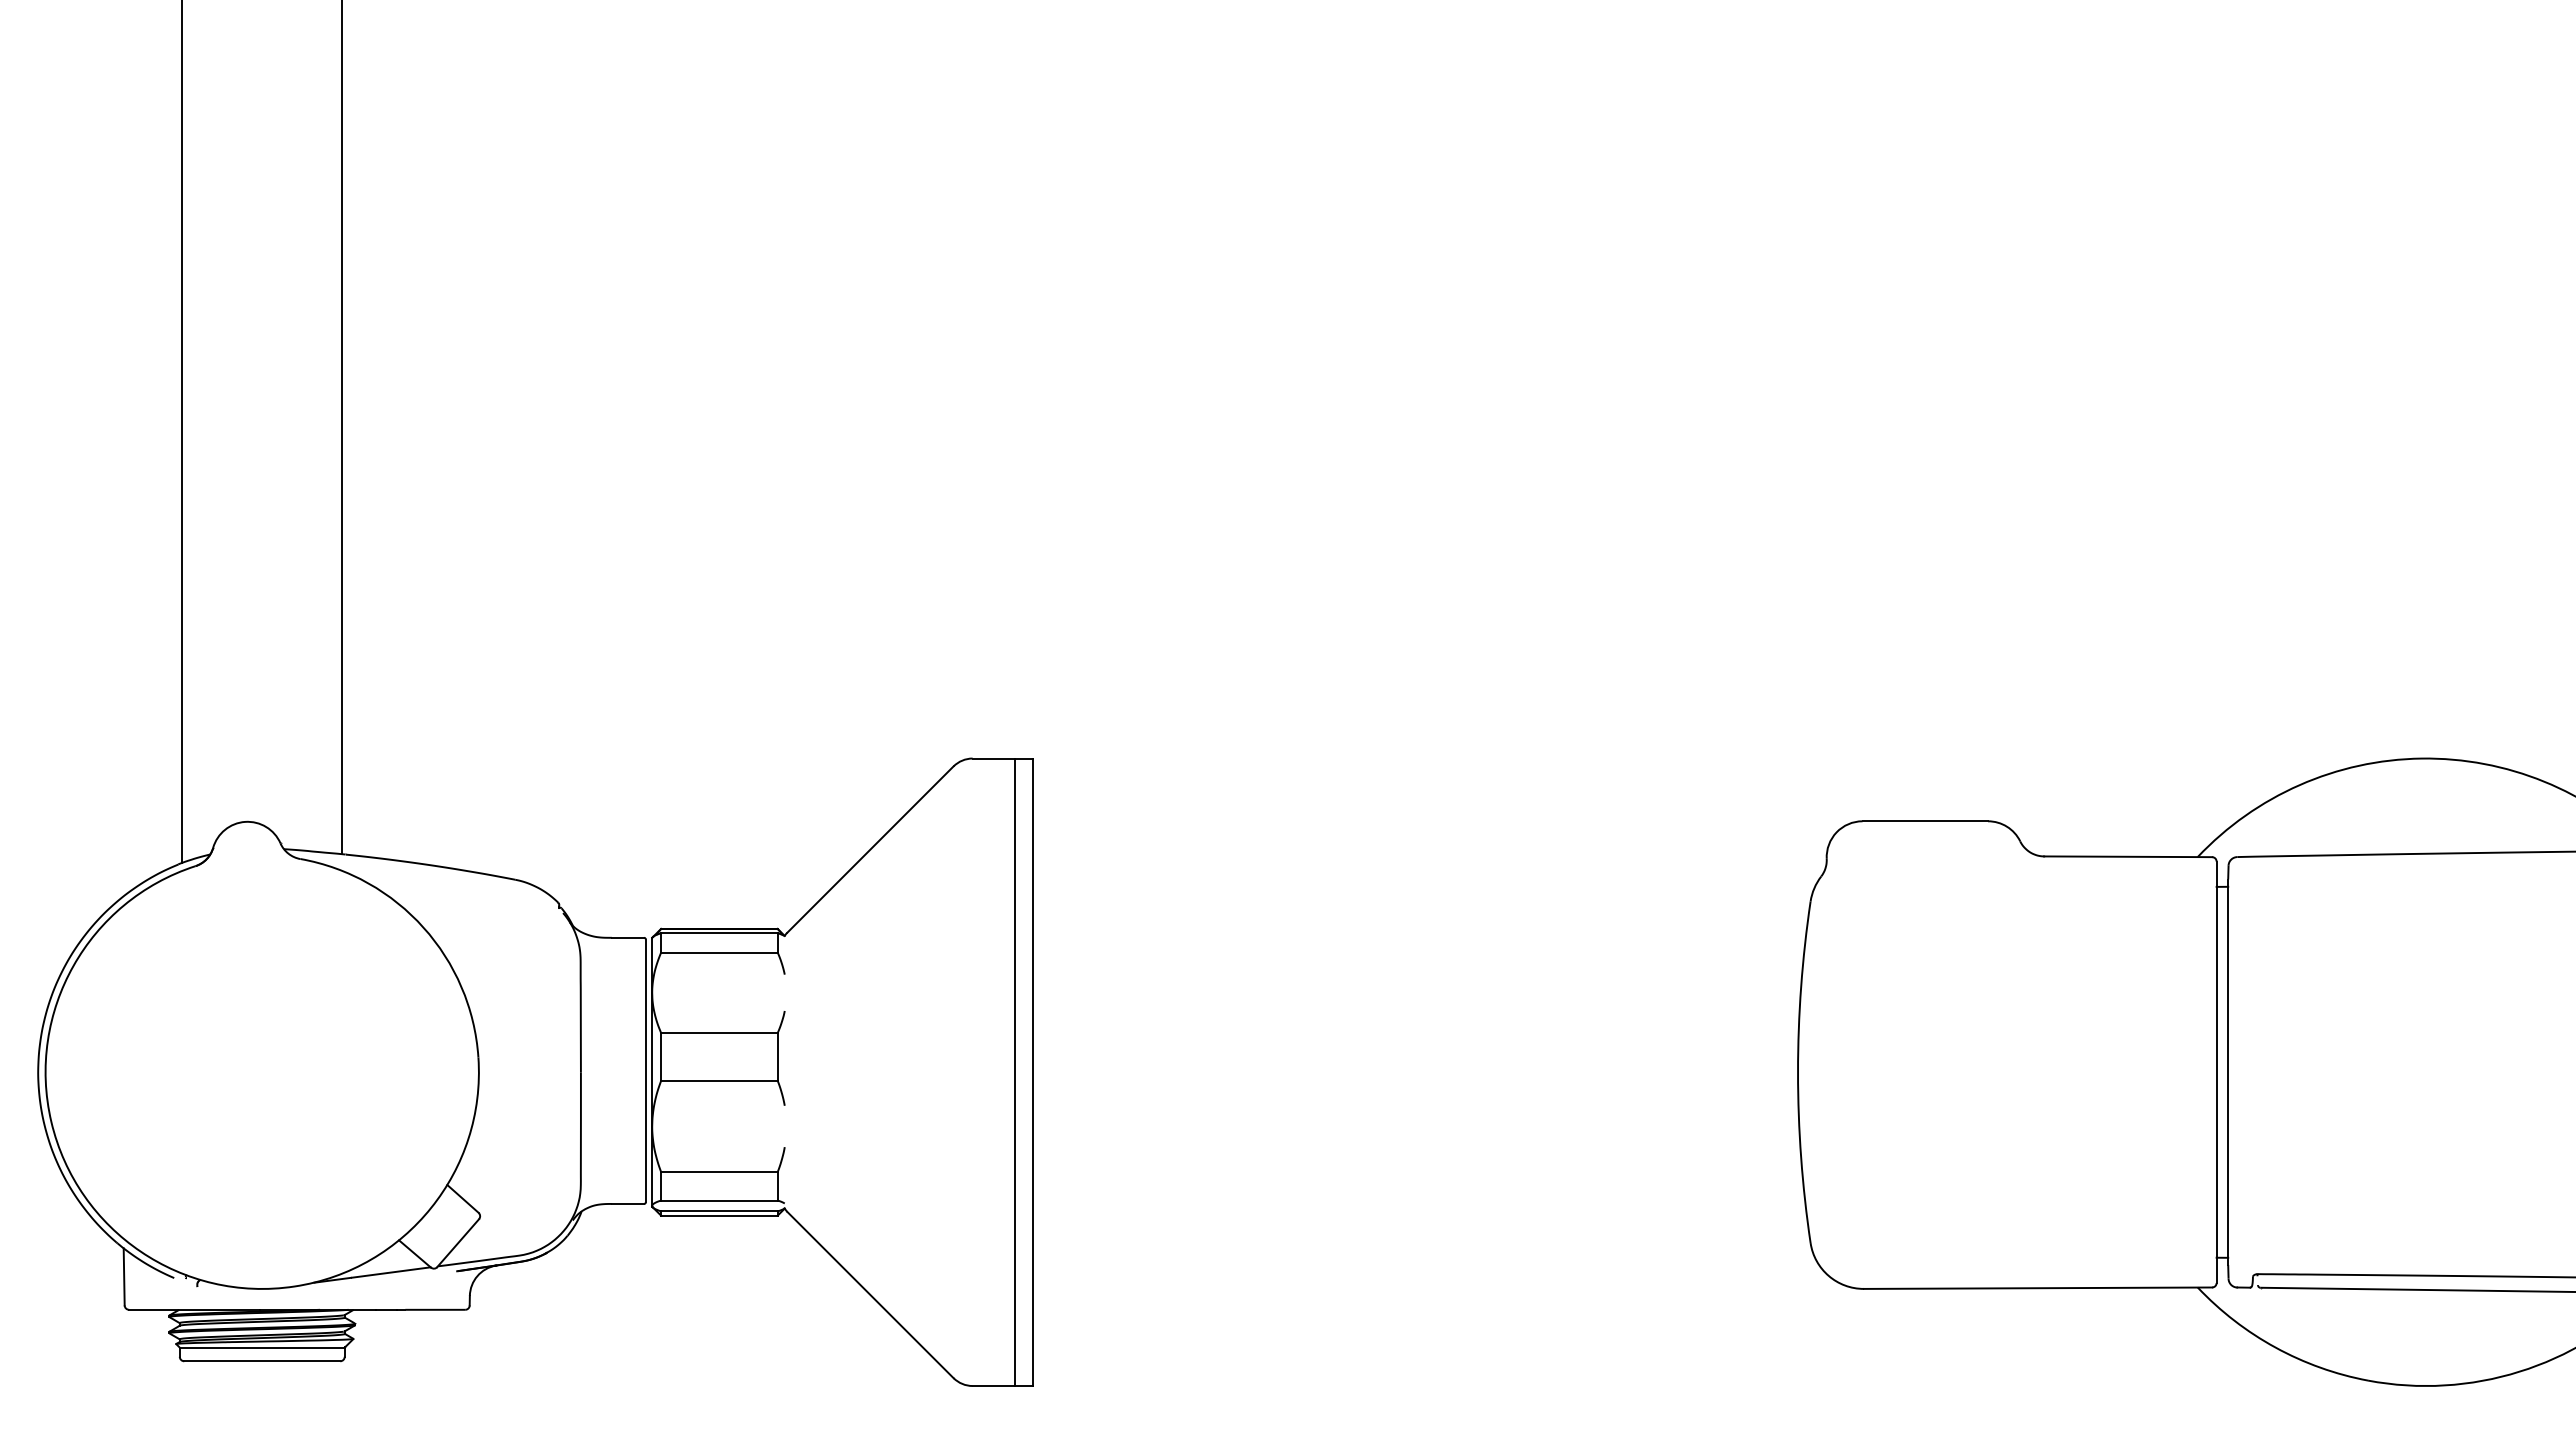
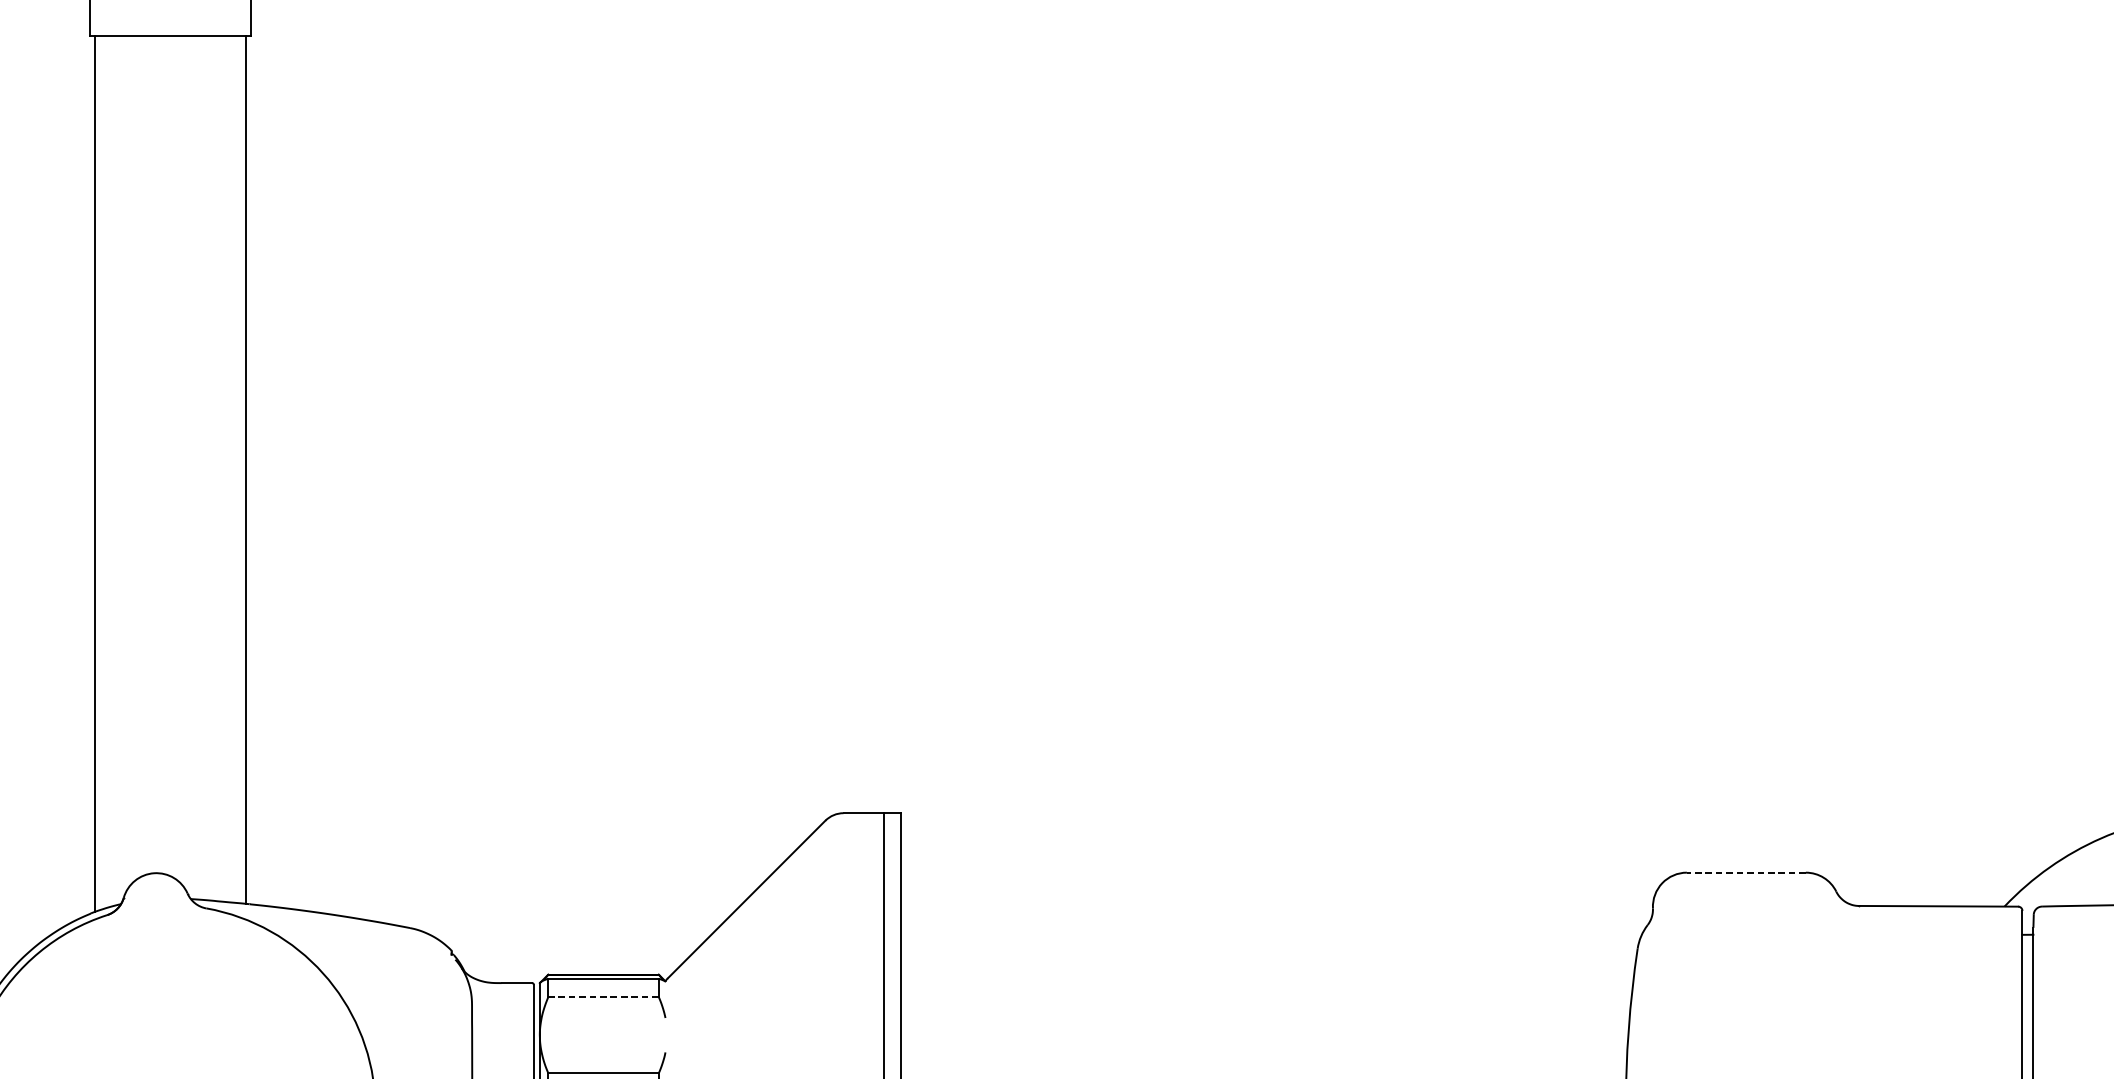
line: (1925, 821) -> (1746, 872), solid -> dashed
line: (718, 952) -> (602, 997), solid -> dashed

